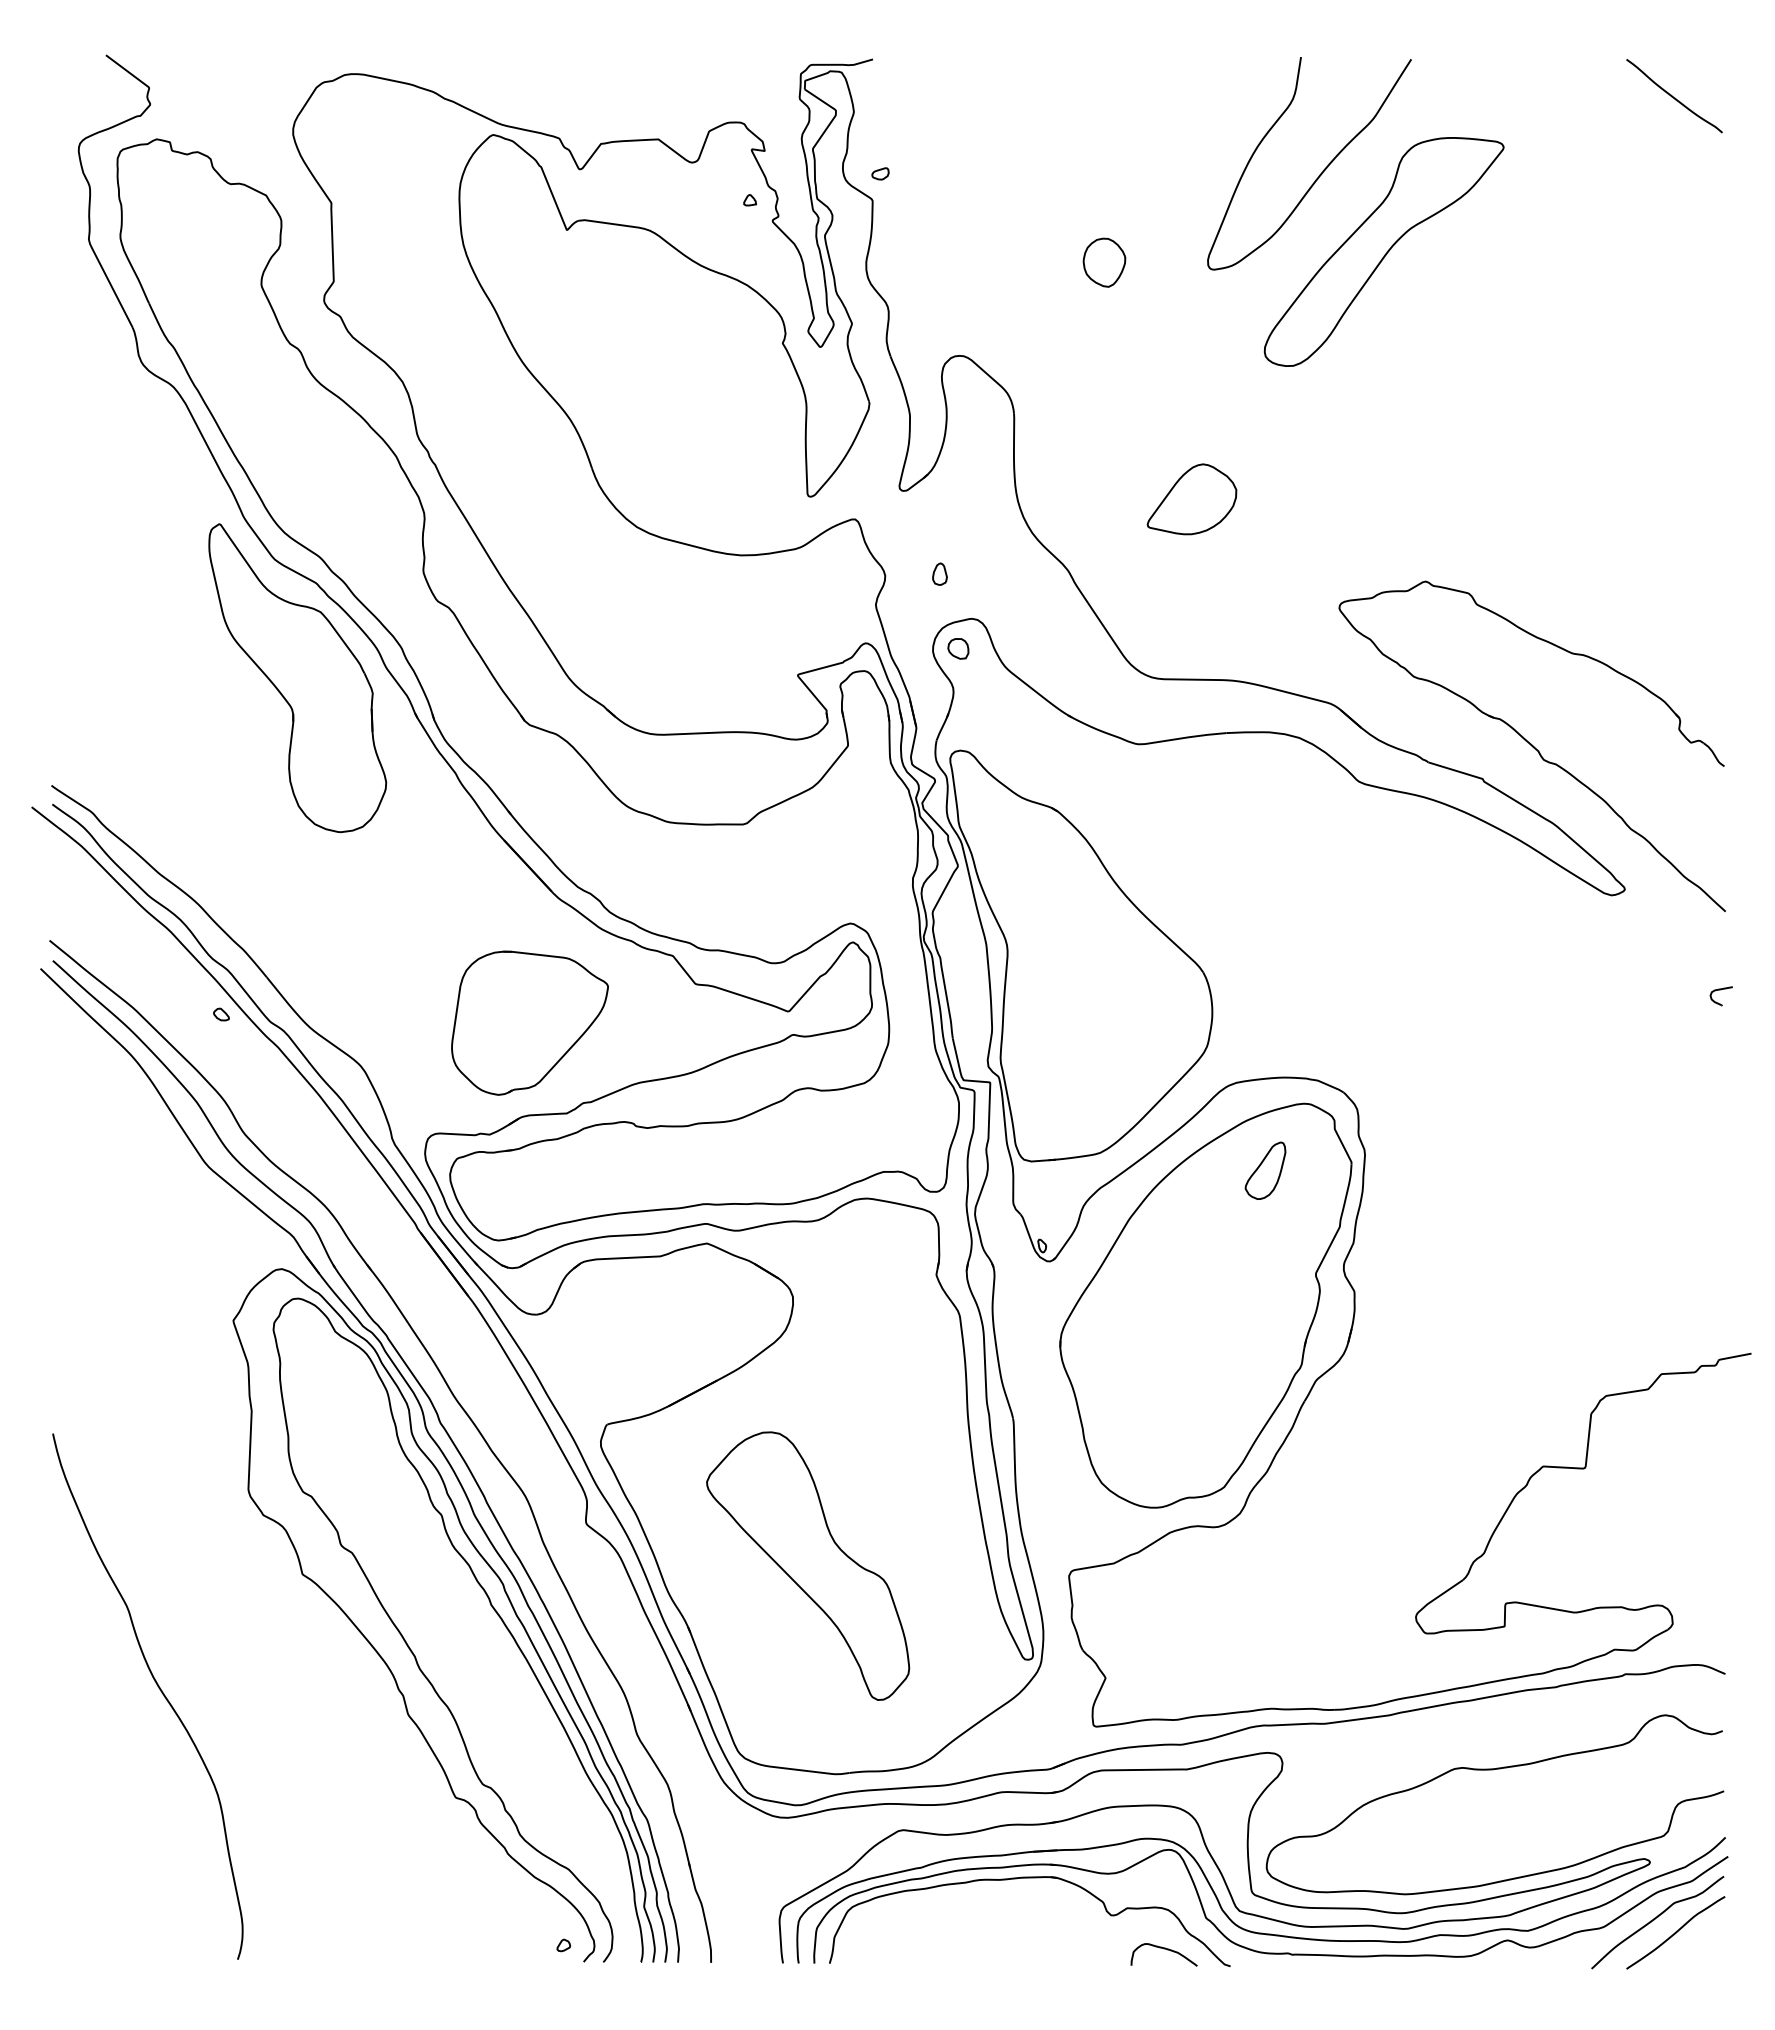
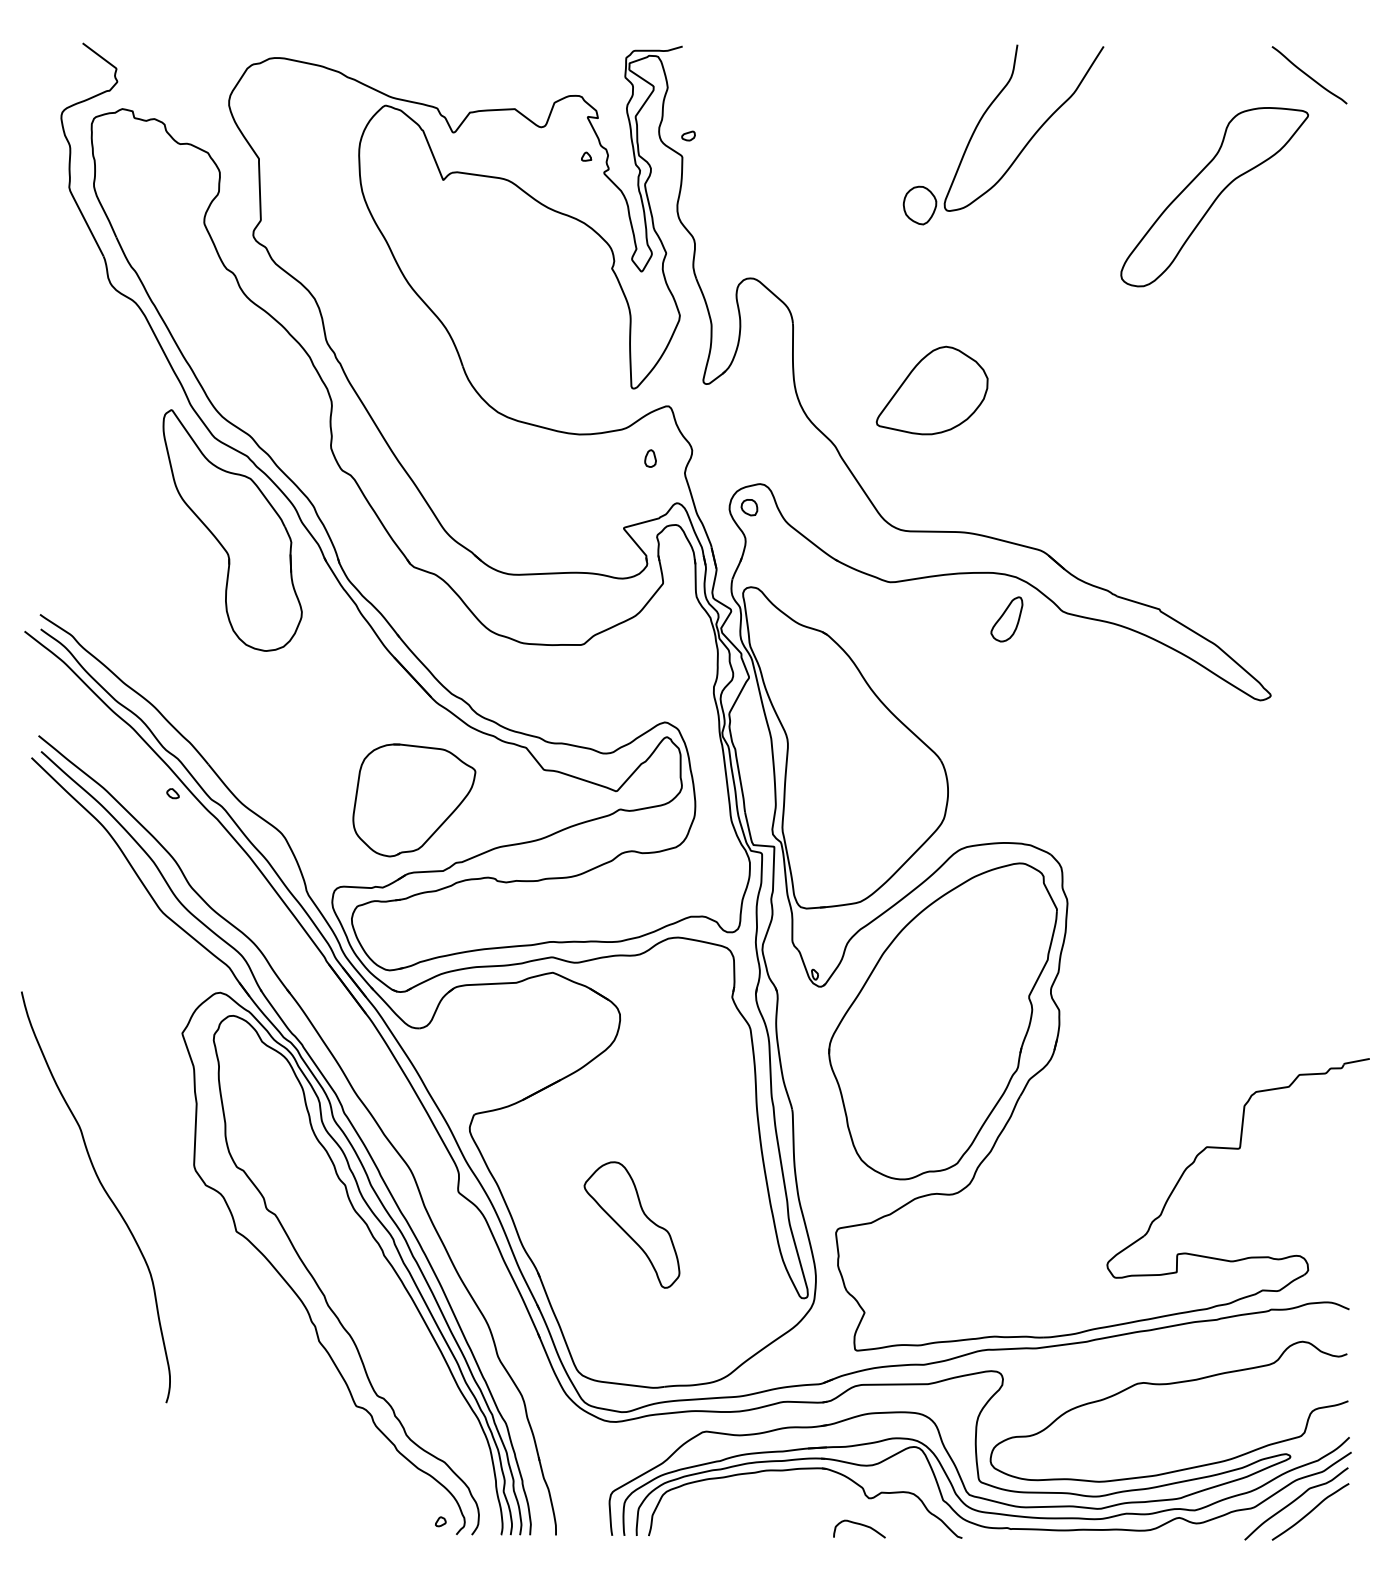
part: (1383, 251) -> (1214, 196), moved
part: (1104, 262) -> (920, 205), moved
part: (1191, 499) -> (931, 390), size x1.6
part: (939, 573) -> (650, 458), moved
part: (1531, 745) -> (1197, 583), removed
part: (1720, 996) -> (1345, 779), removed
part: (1265, 1170) -> (1006, 619), moved
part: (808, 1565) -> (632, 1224), size x0.6
curve: (158, 1688) -> (104, 1190), moved
curve: (1163, 1949) -> (859, 1524), moved

